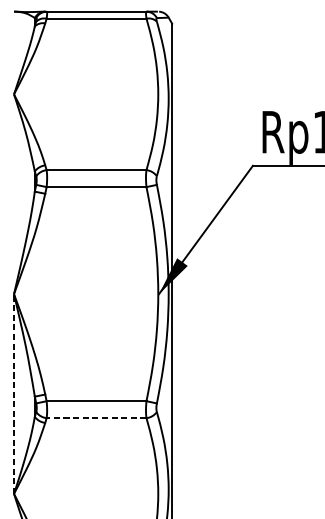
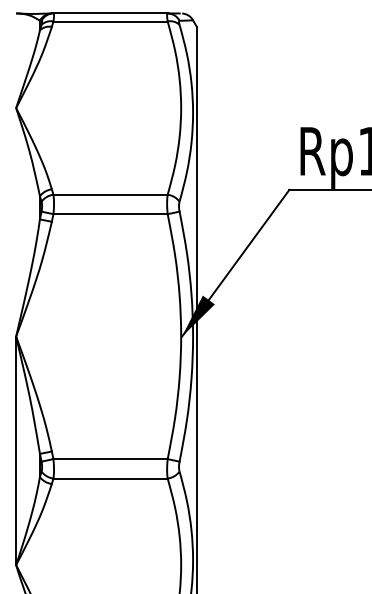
line: (14, 393) -> (16, 450), dashed -> solid
line: (96, 418) -> (110, 478), dashed -> solid

